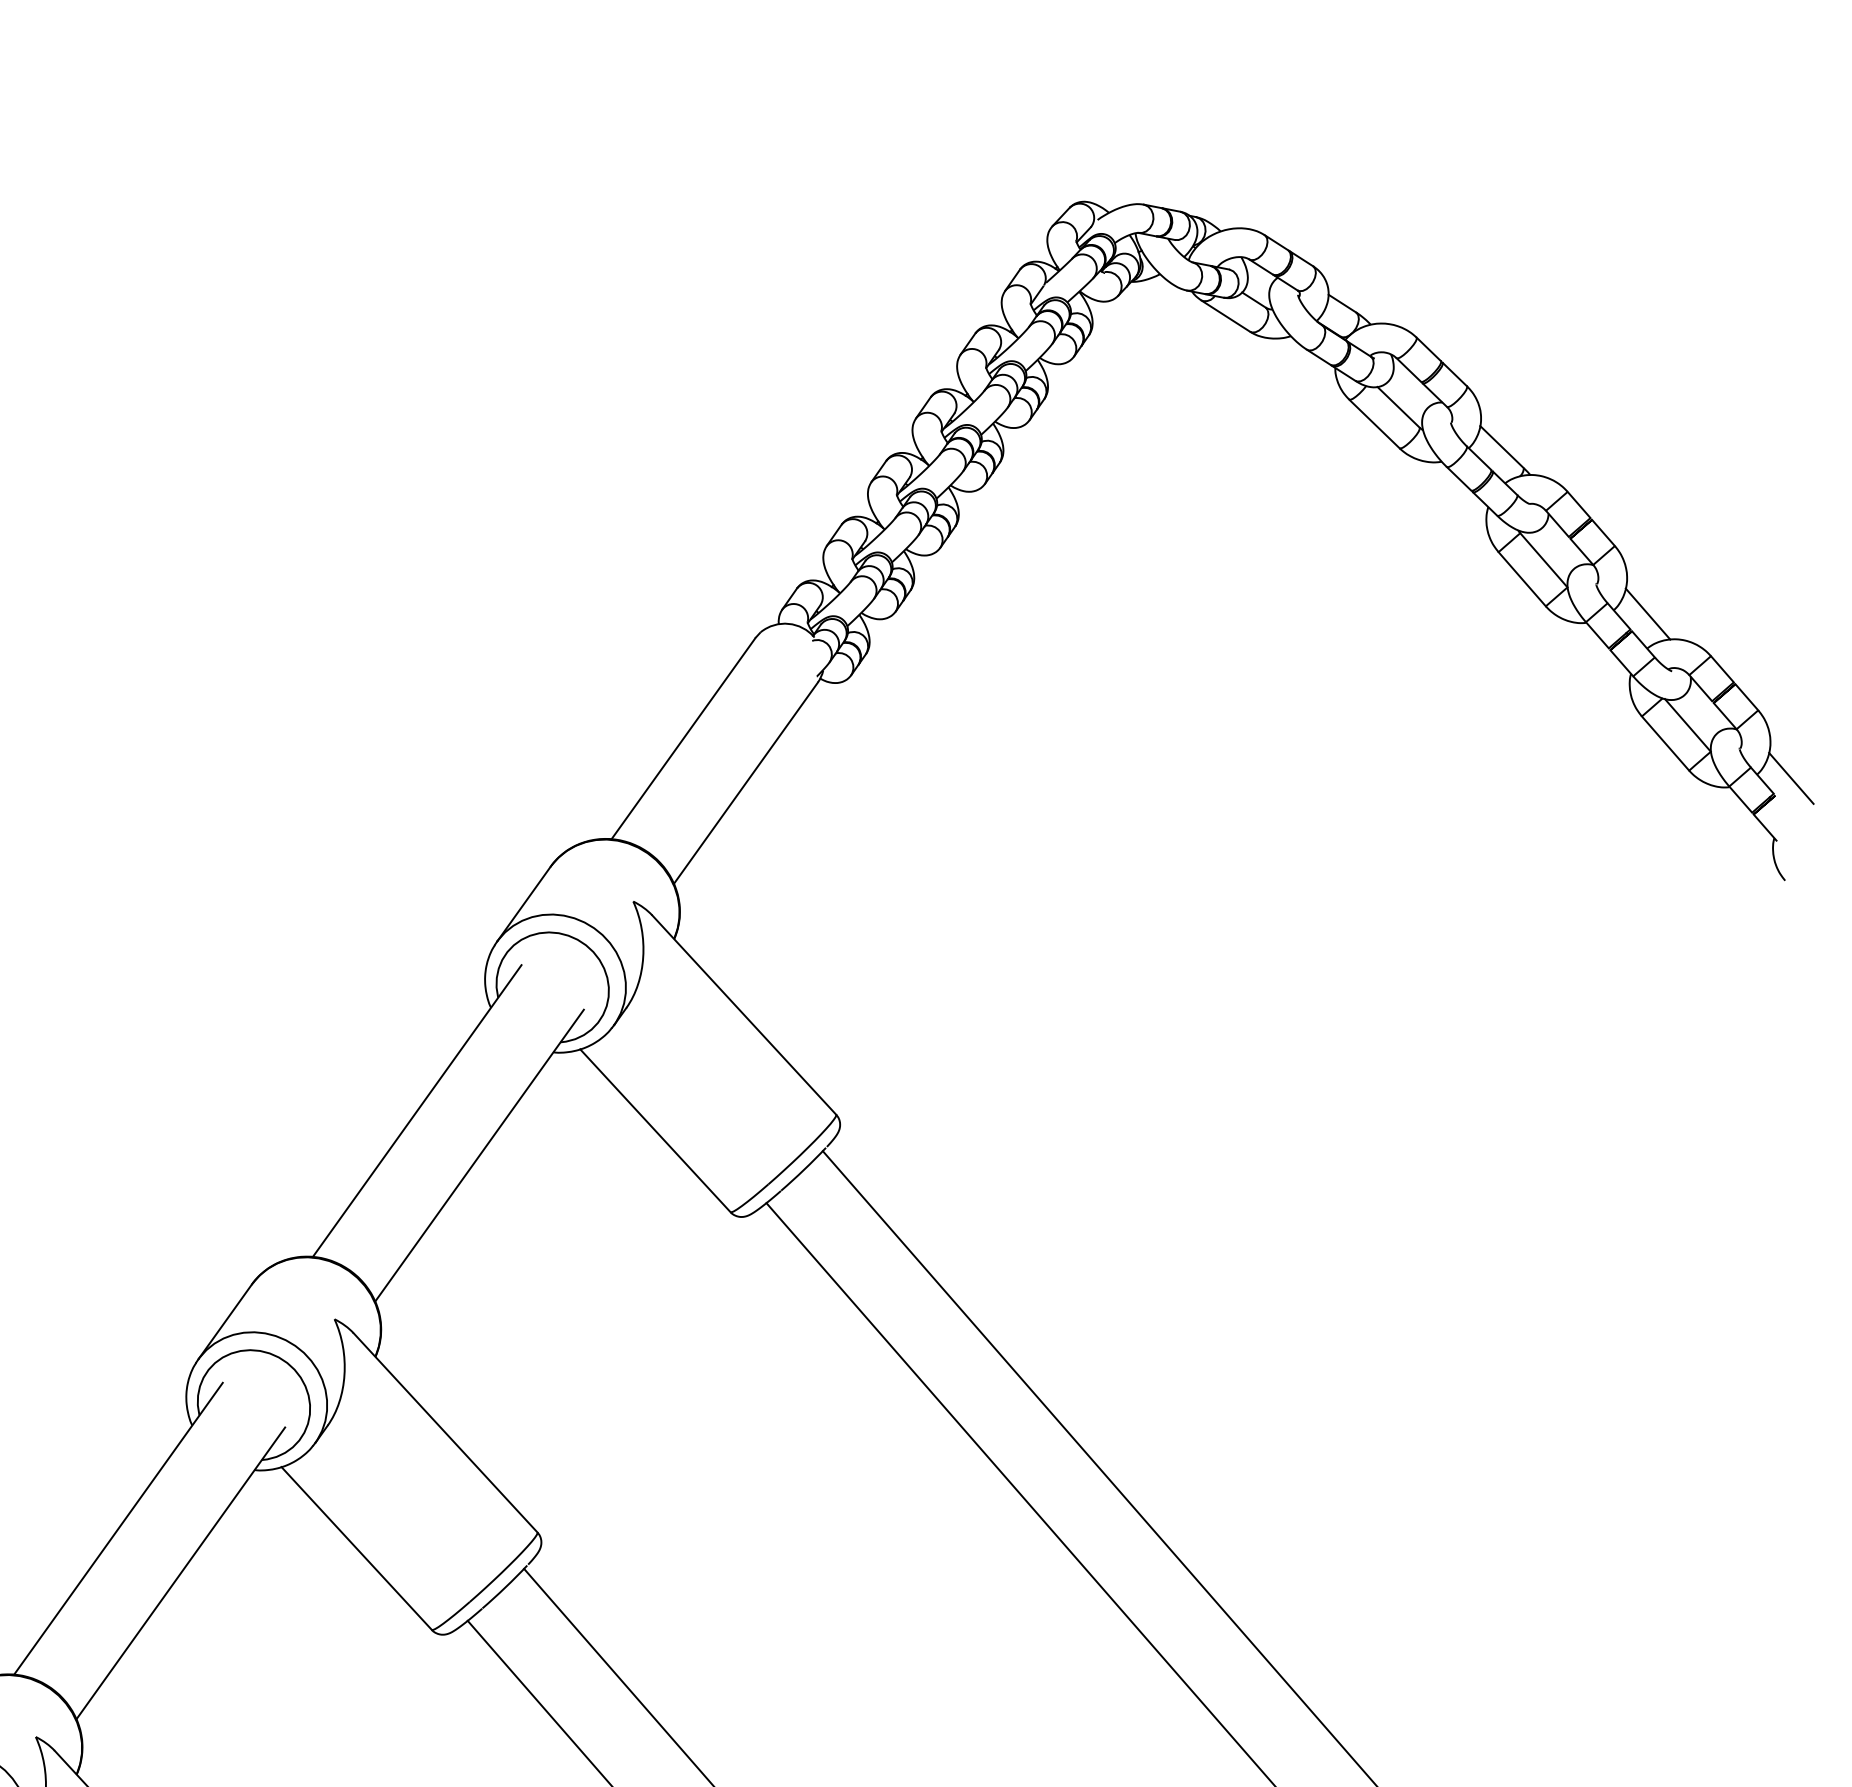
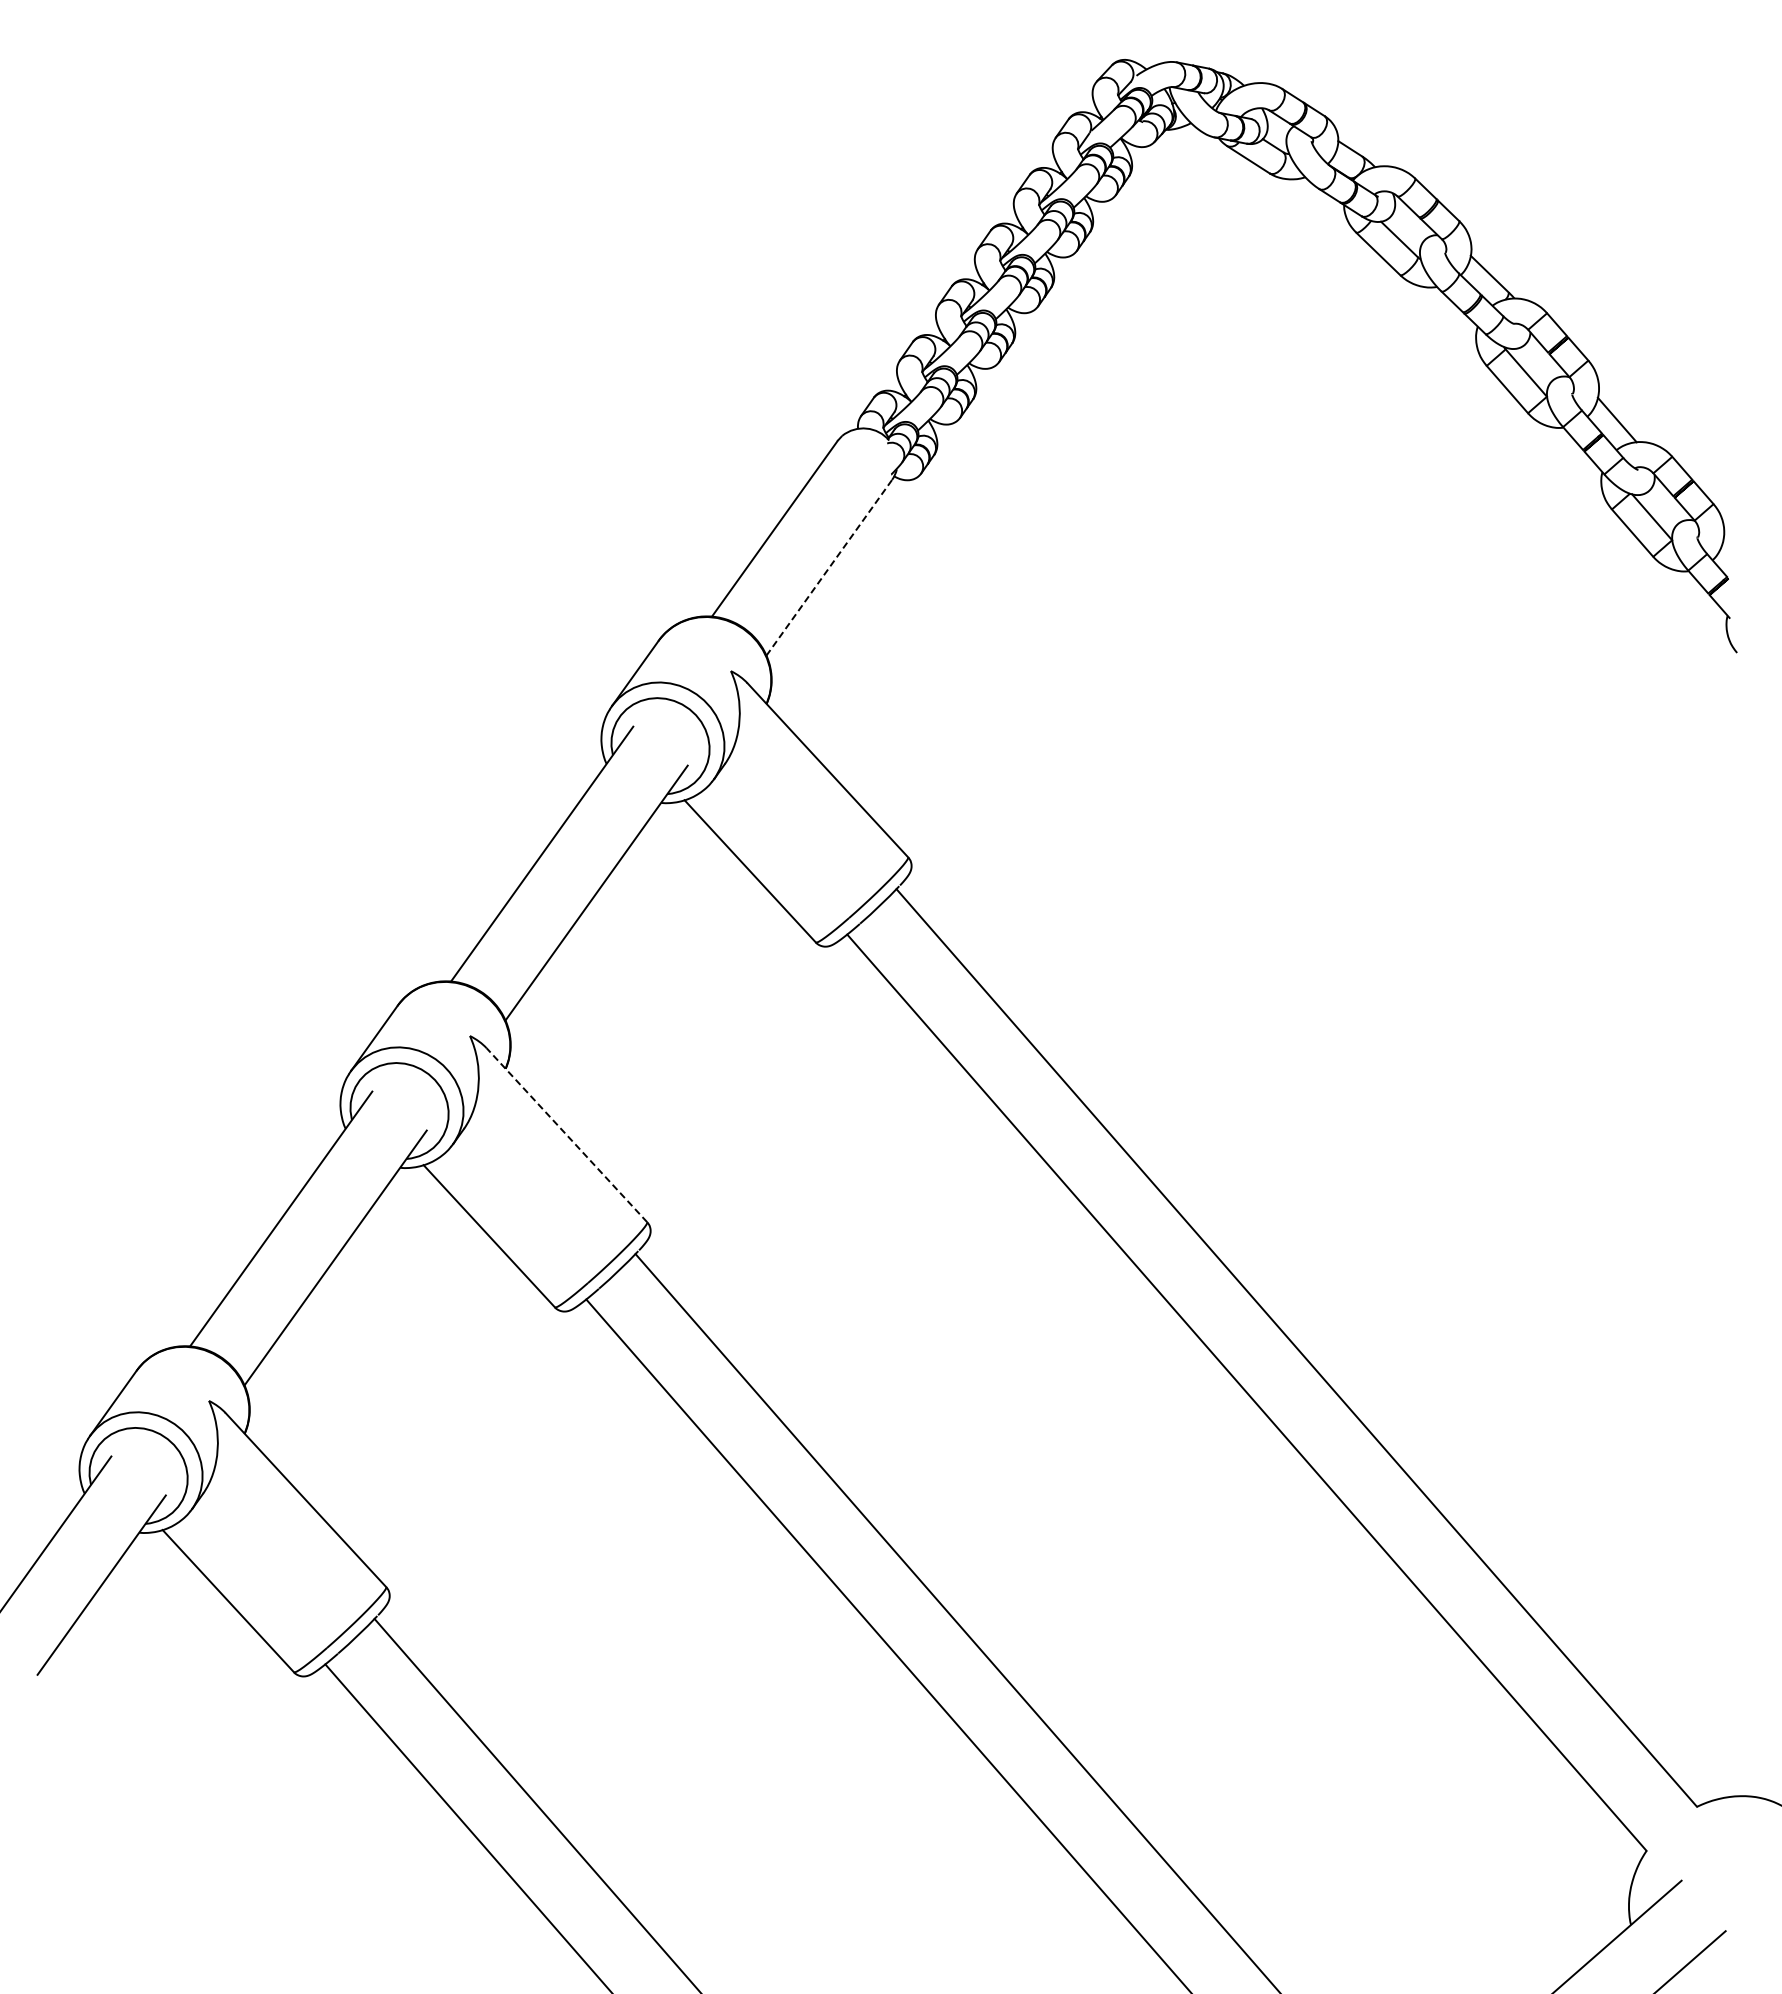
line: (1791, 778) -> (1742, 563), removed
line: (746, 782) -> (829, 567), solid -> dashed
line: (445, 1432) -> (566, 1134), solid -> dashed

